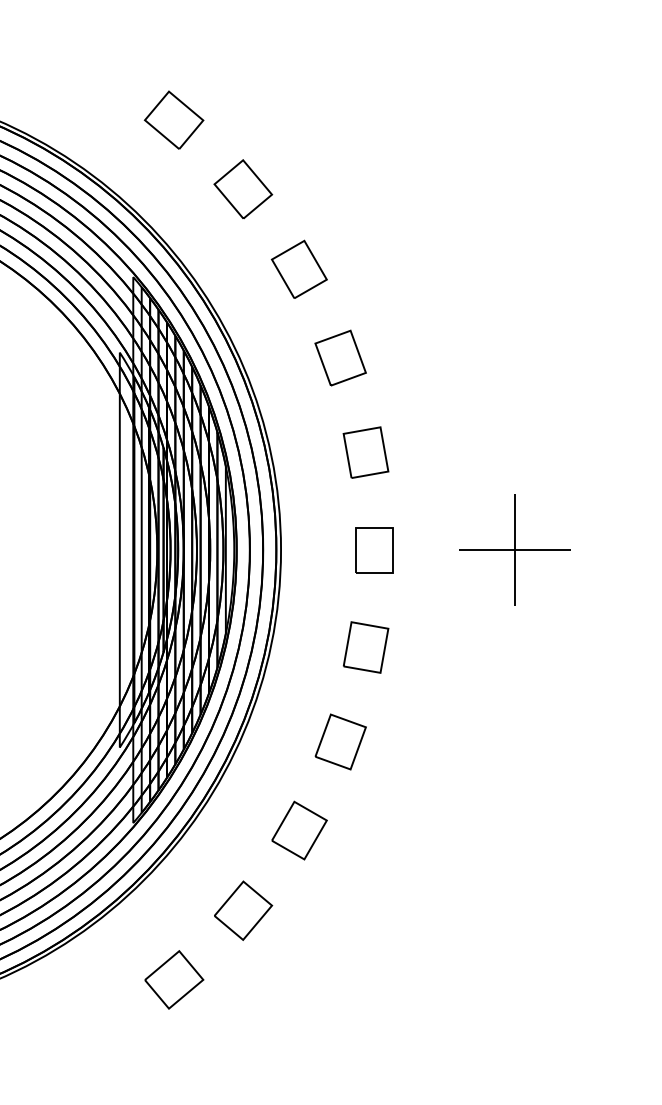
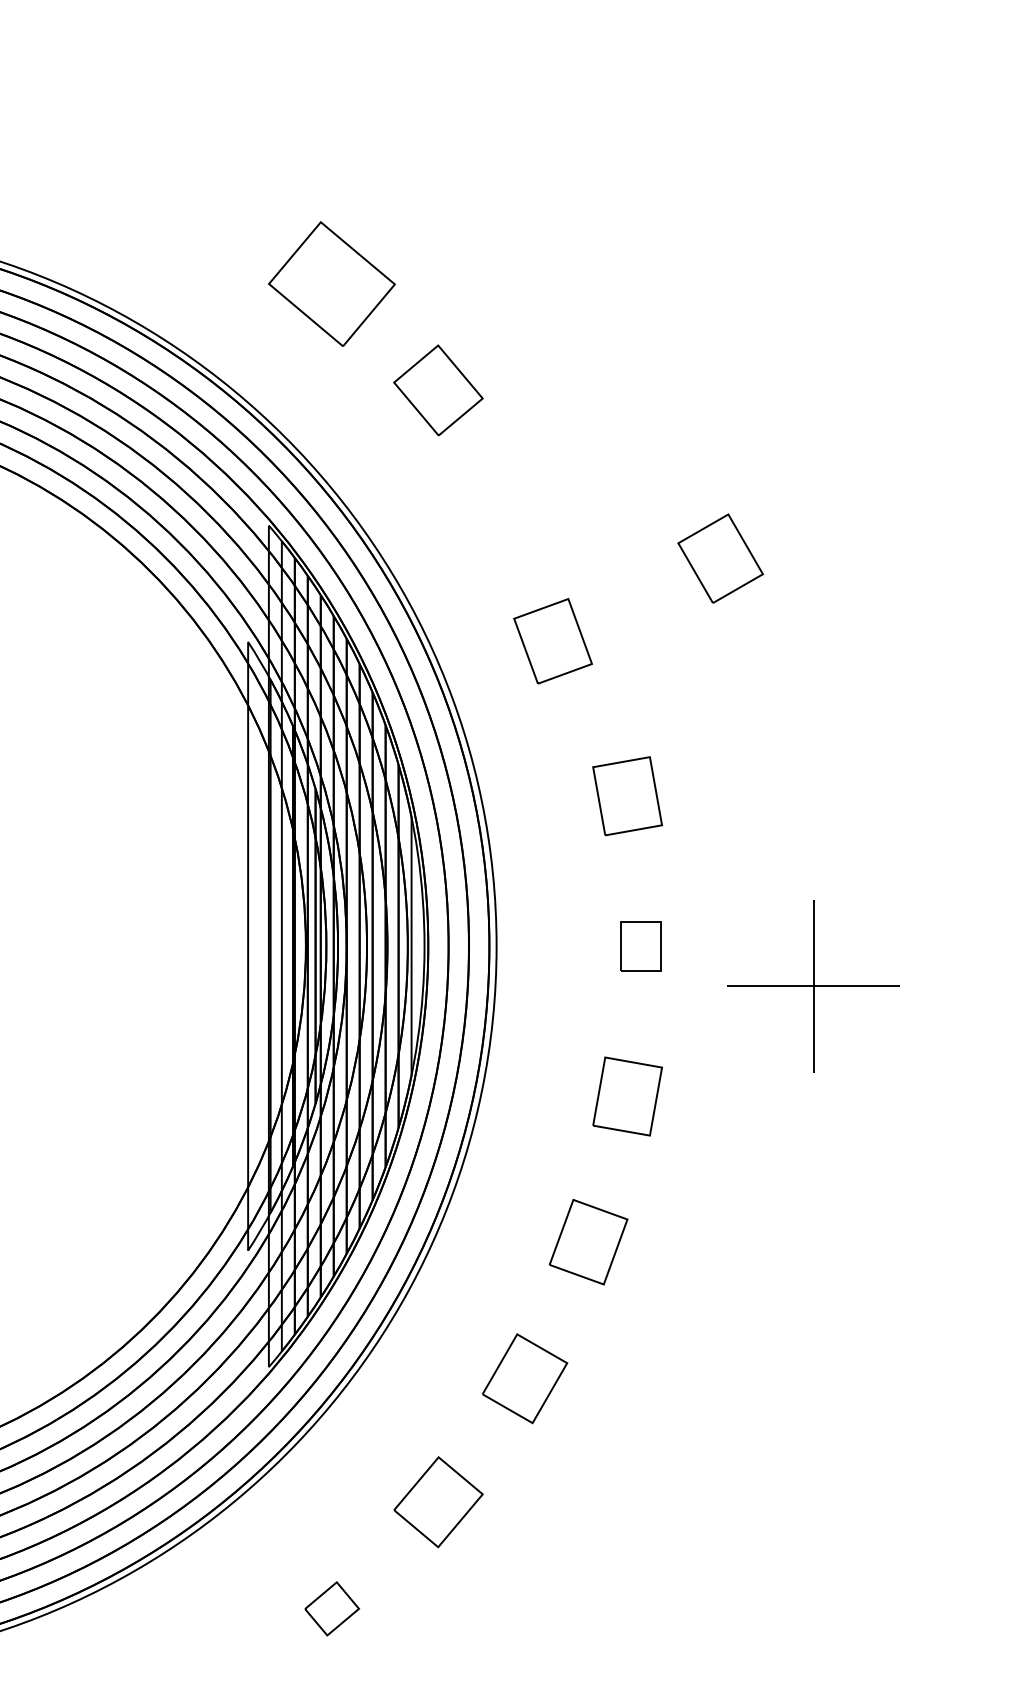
part: (173, 119) -> (330, 282), size x1.4
part: (298, 268) -> (719, 557), moved
part: (340, 357) -> (552, 640), moved
part: (514, 549) -> (813, 985), moved
part: (374, 550) -> (640, 946), size x0.7
part: (174, 979) -> (332, 1608), size x0.6

